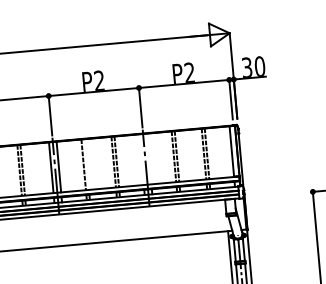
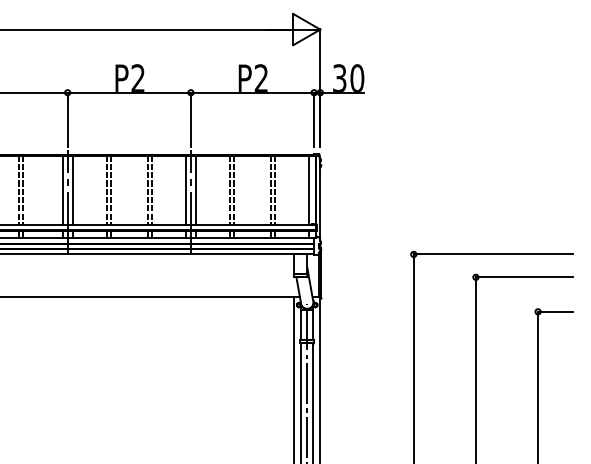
line: (149, 158) -> (196, 189), added
line: (141, 159) -> (185, 189), added
line: (86, 164) -> (110, 189), added

